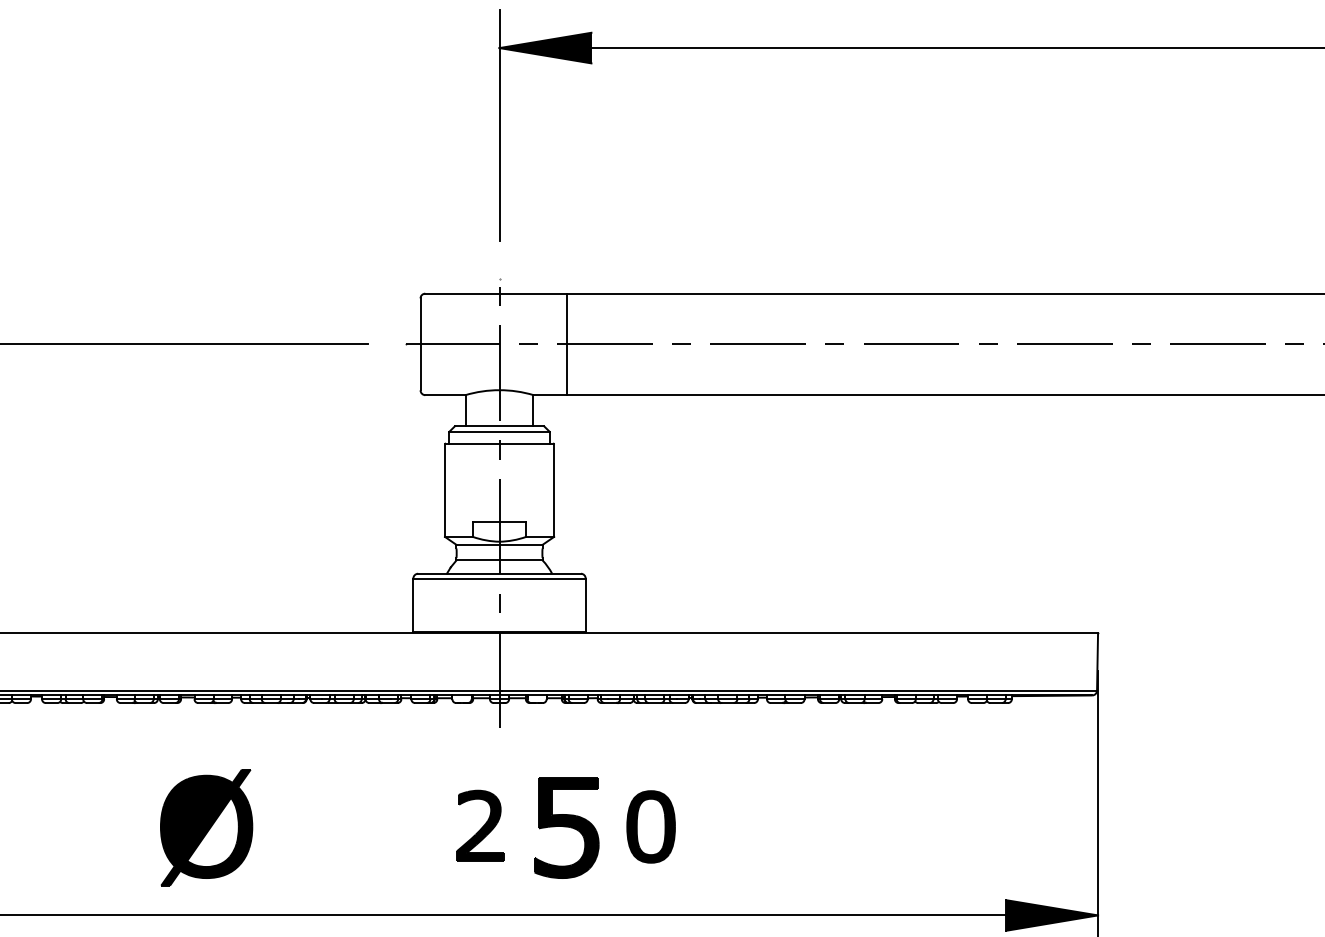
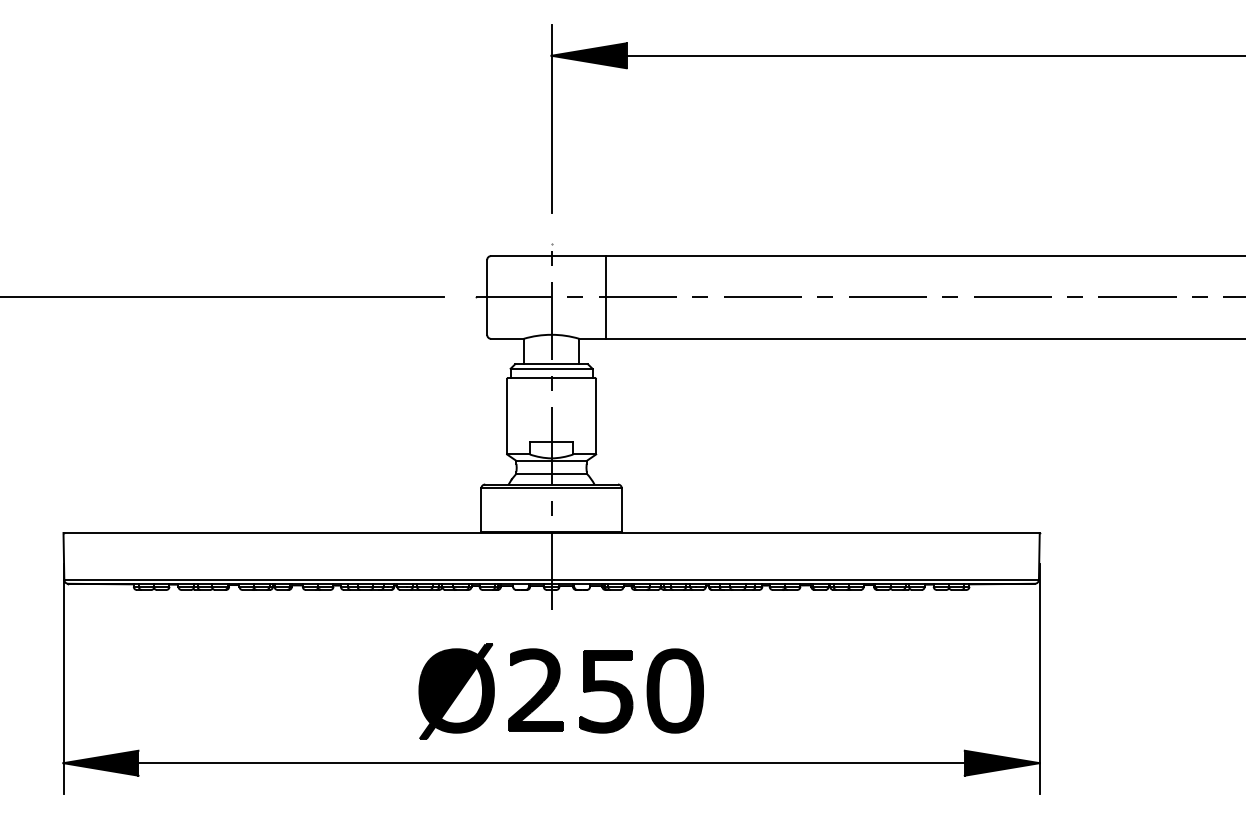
part: (479, 825) -> (535, 689), size x1.43
part: (650, 826) -> (674, 690), size x1.43
part: (206, 827) -> (456, 691), moved

